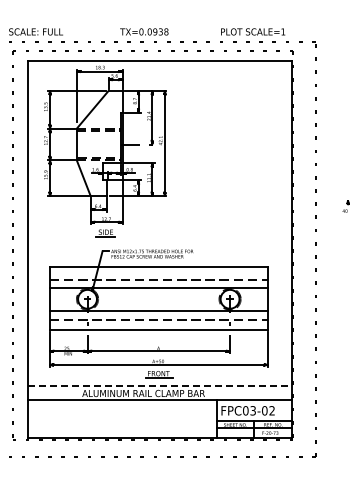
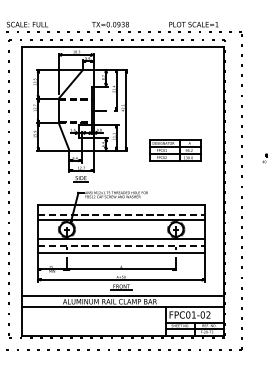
part: (229, 195) -> (175, 149), added
line: (160, 386) -> (122, 296), dashed -> solid
text: (252, 410) -> (193, 314), FPC03-02 -> FPC01-02

